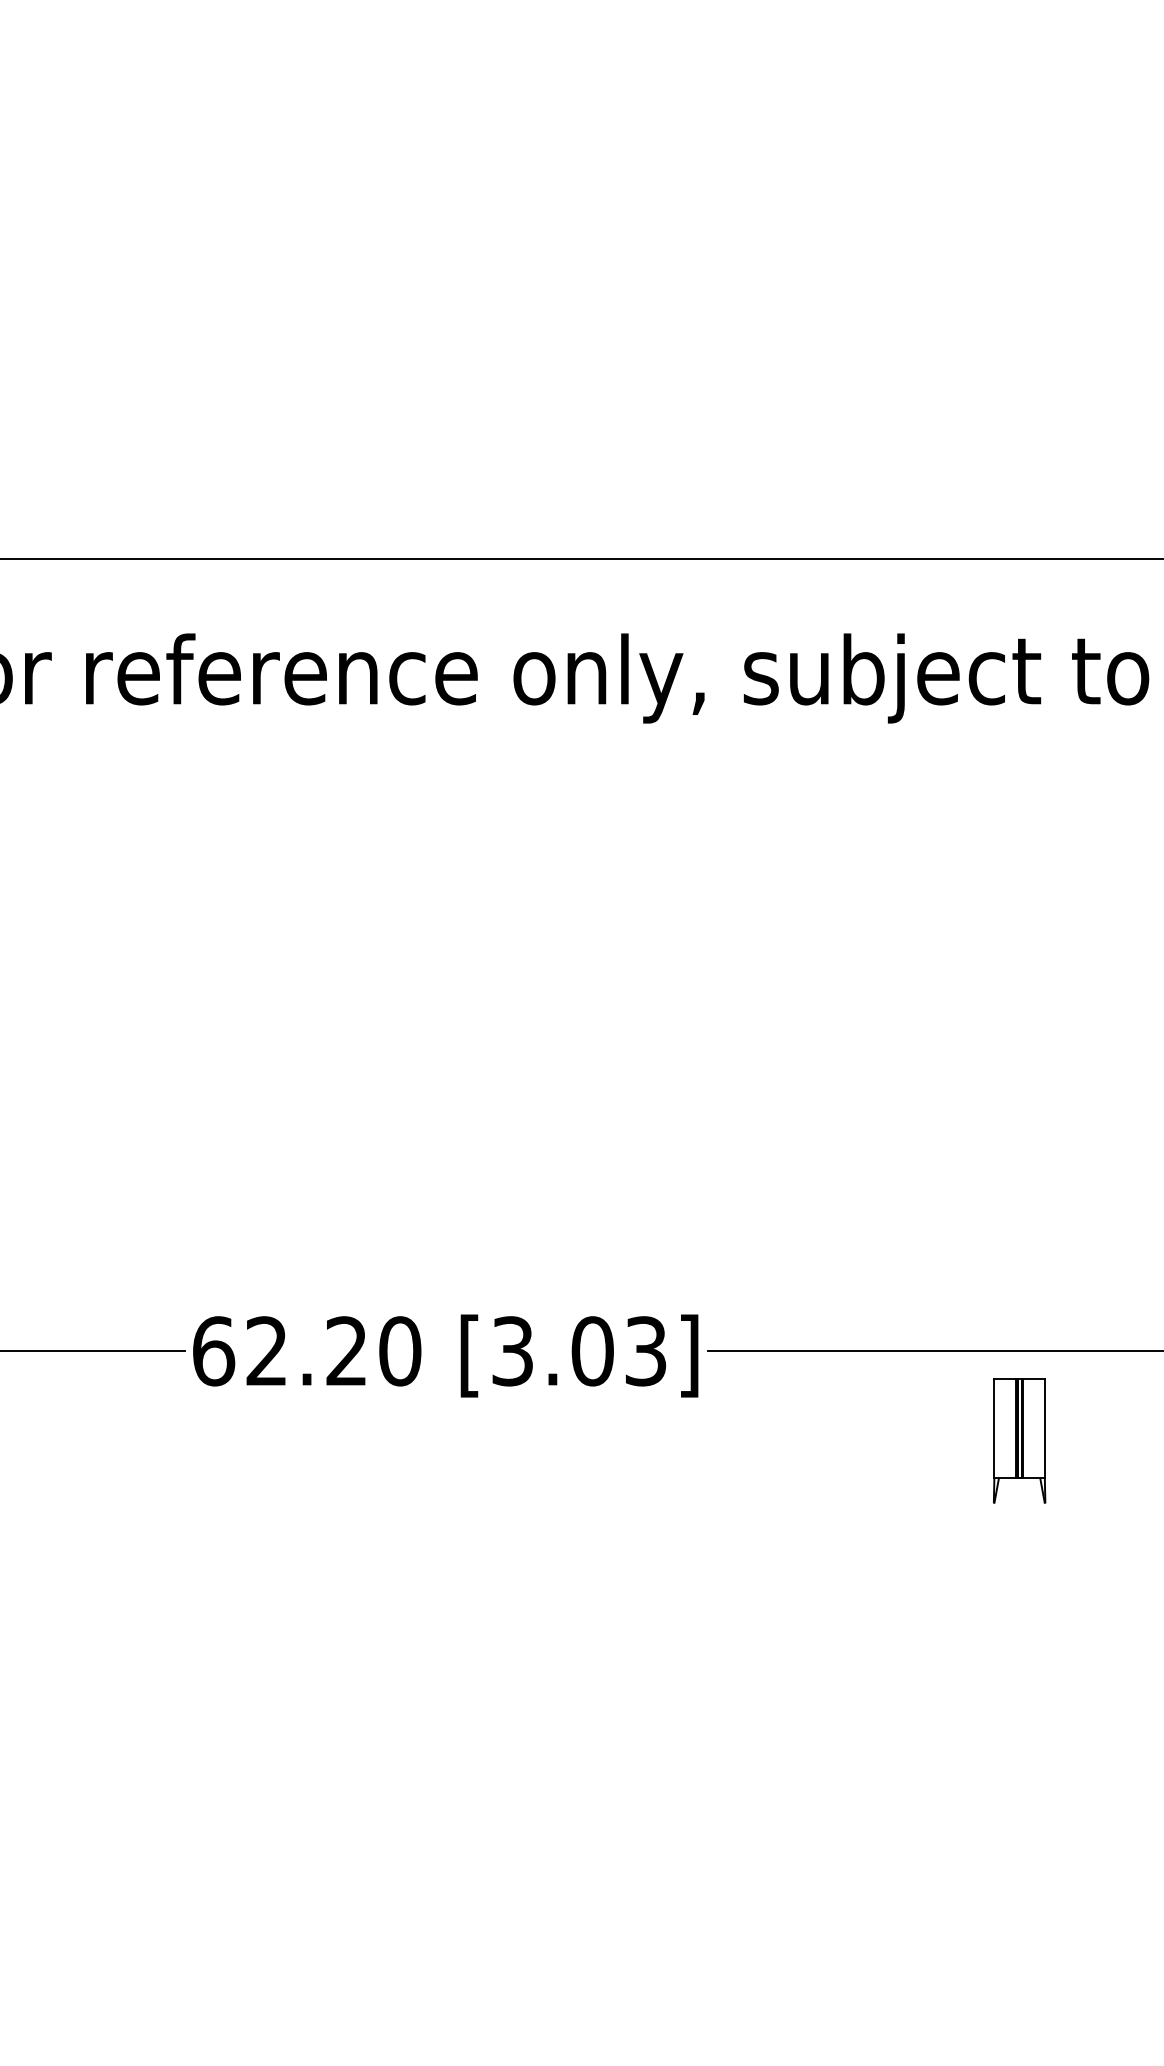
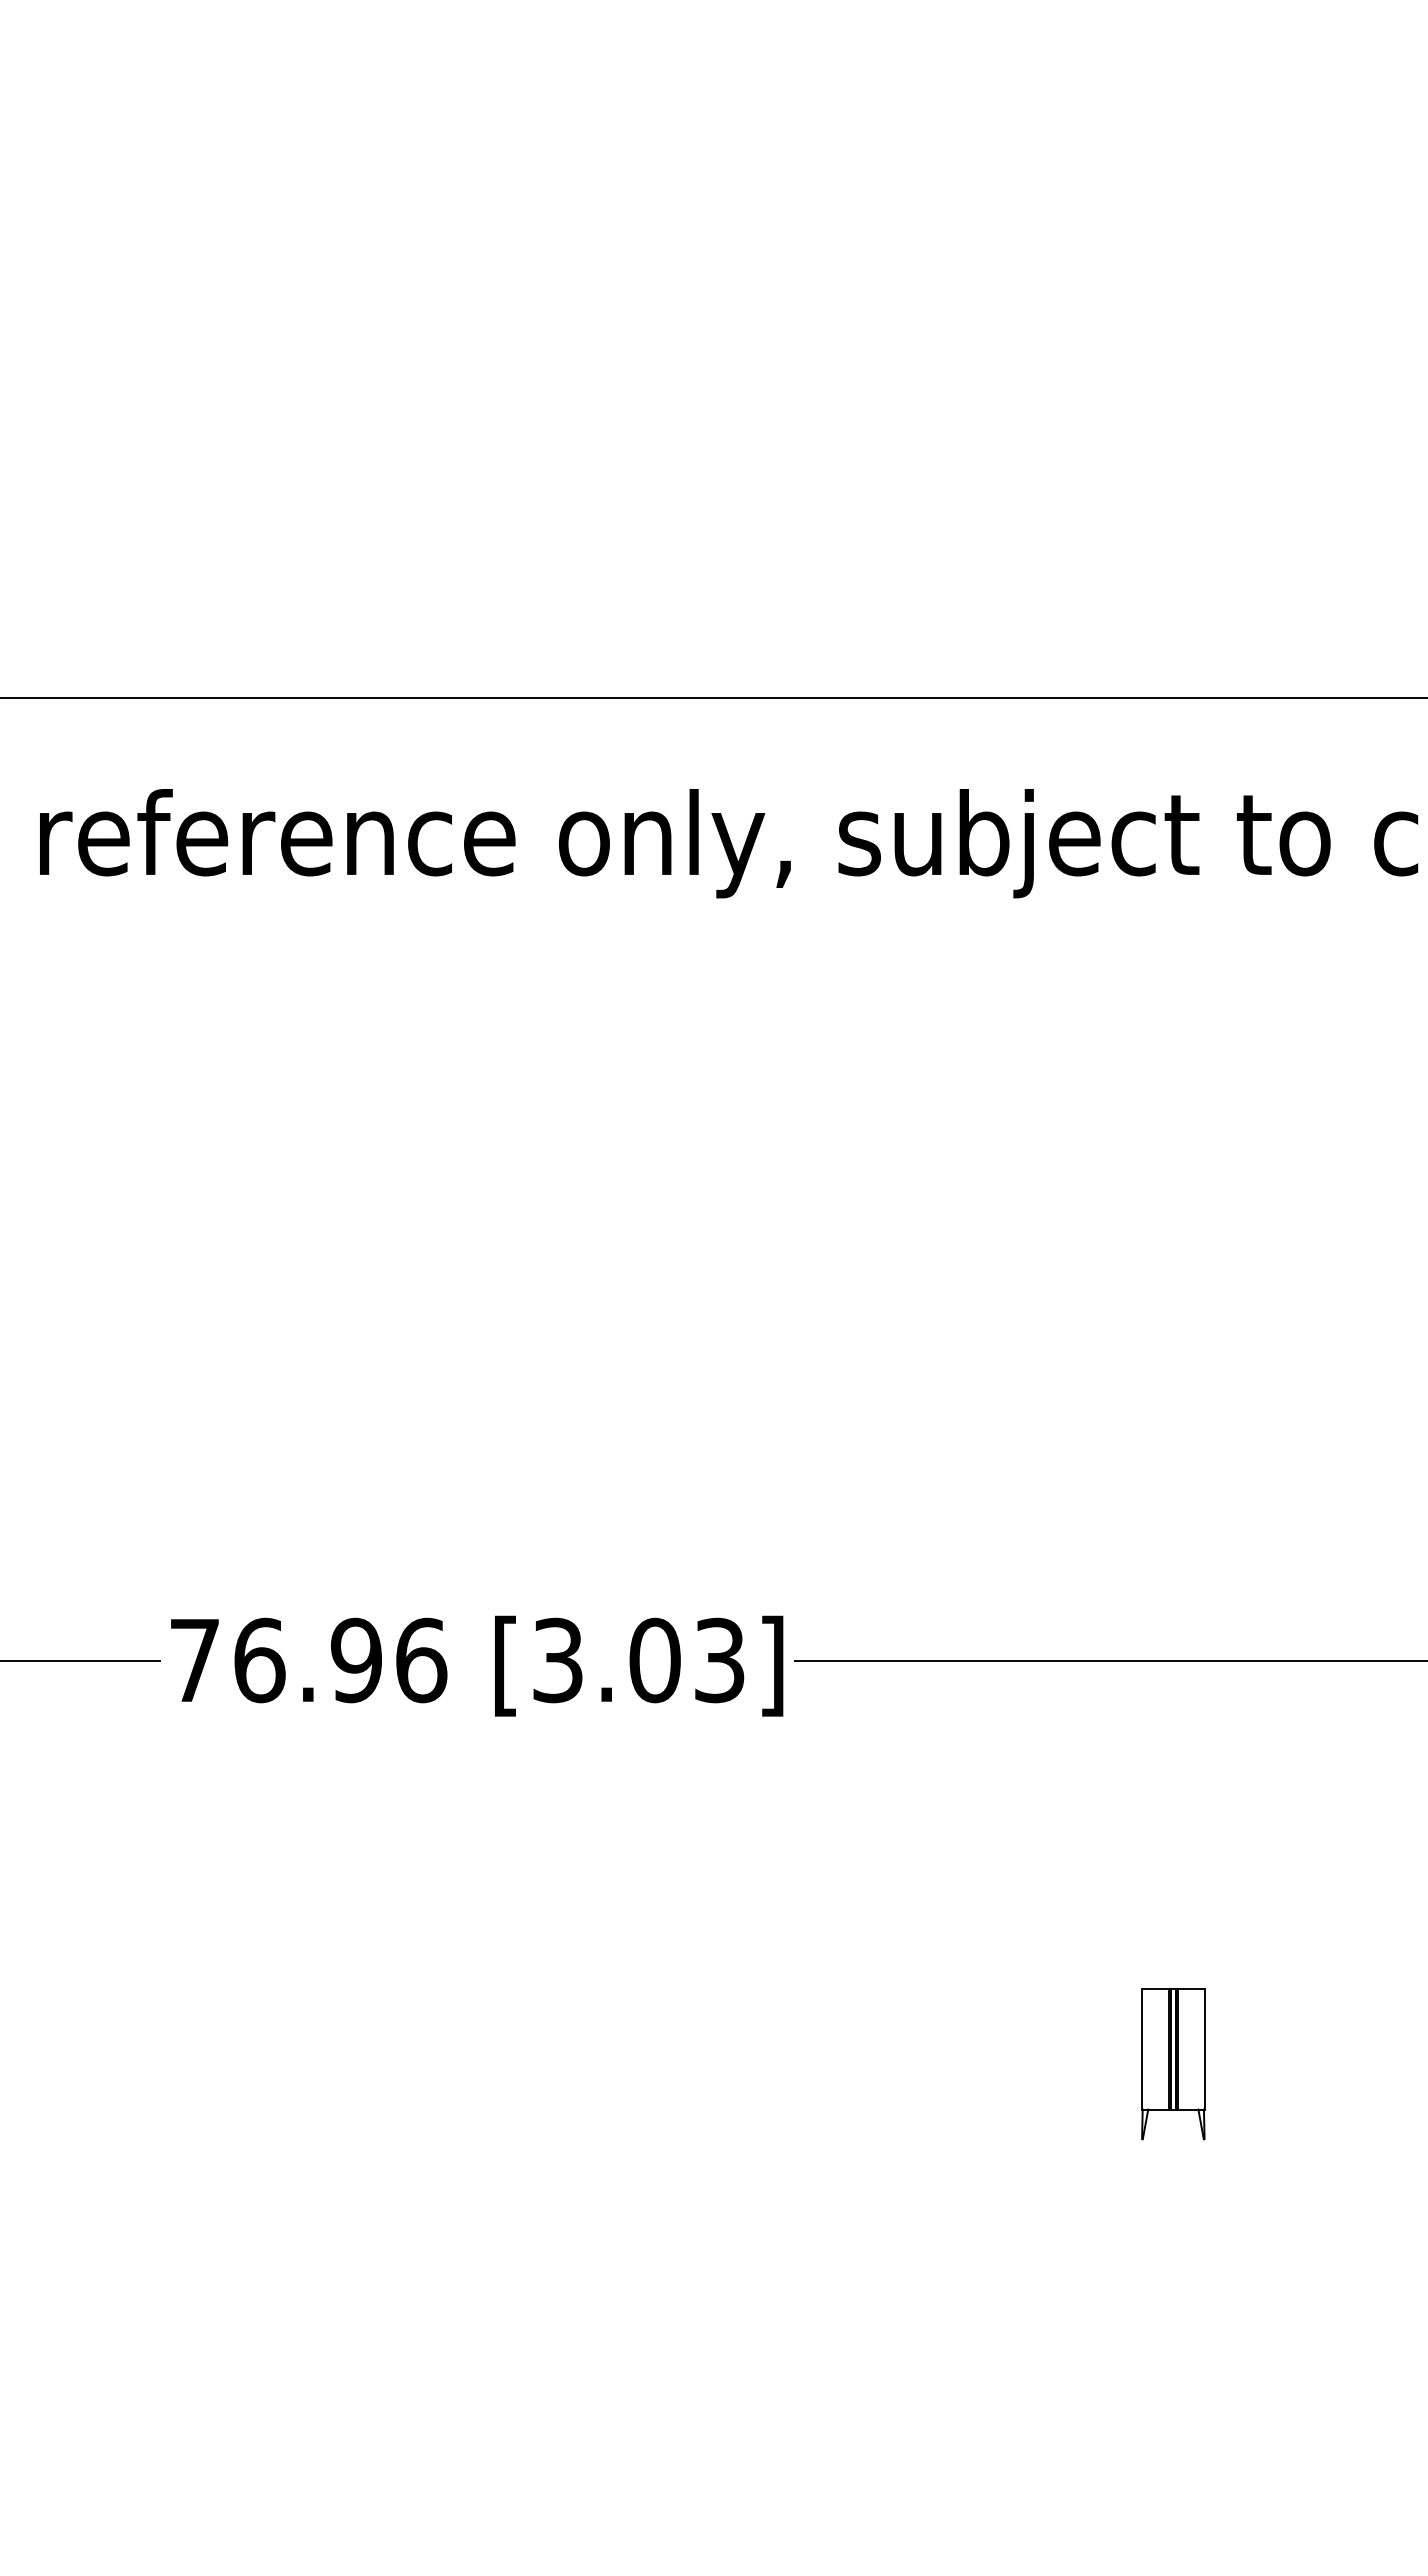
text: (307, 1351) -> (308, 1660), 62.20 -> 76.96
part: (1019, 1441) -> (1173, 2064), moved

